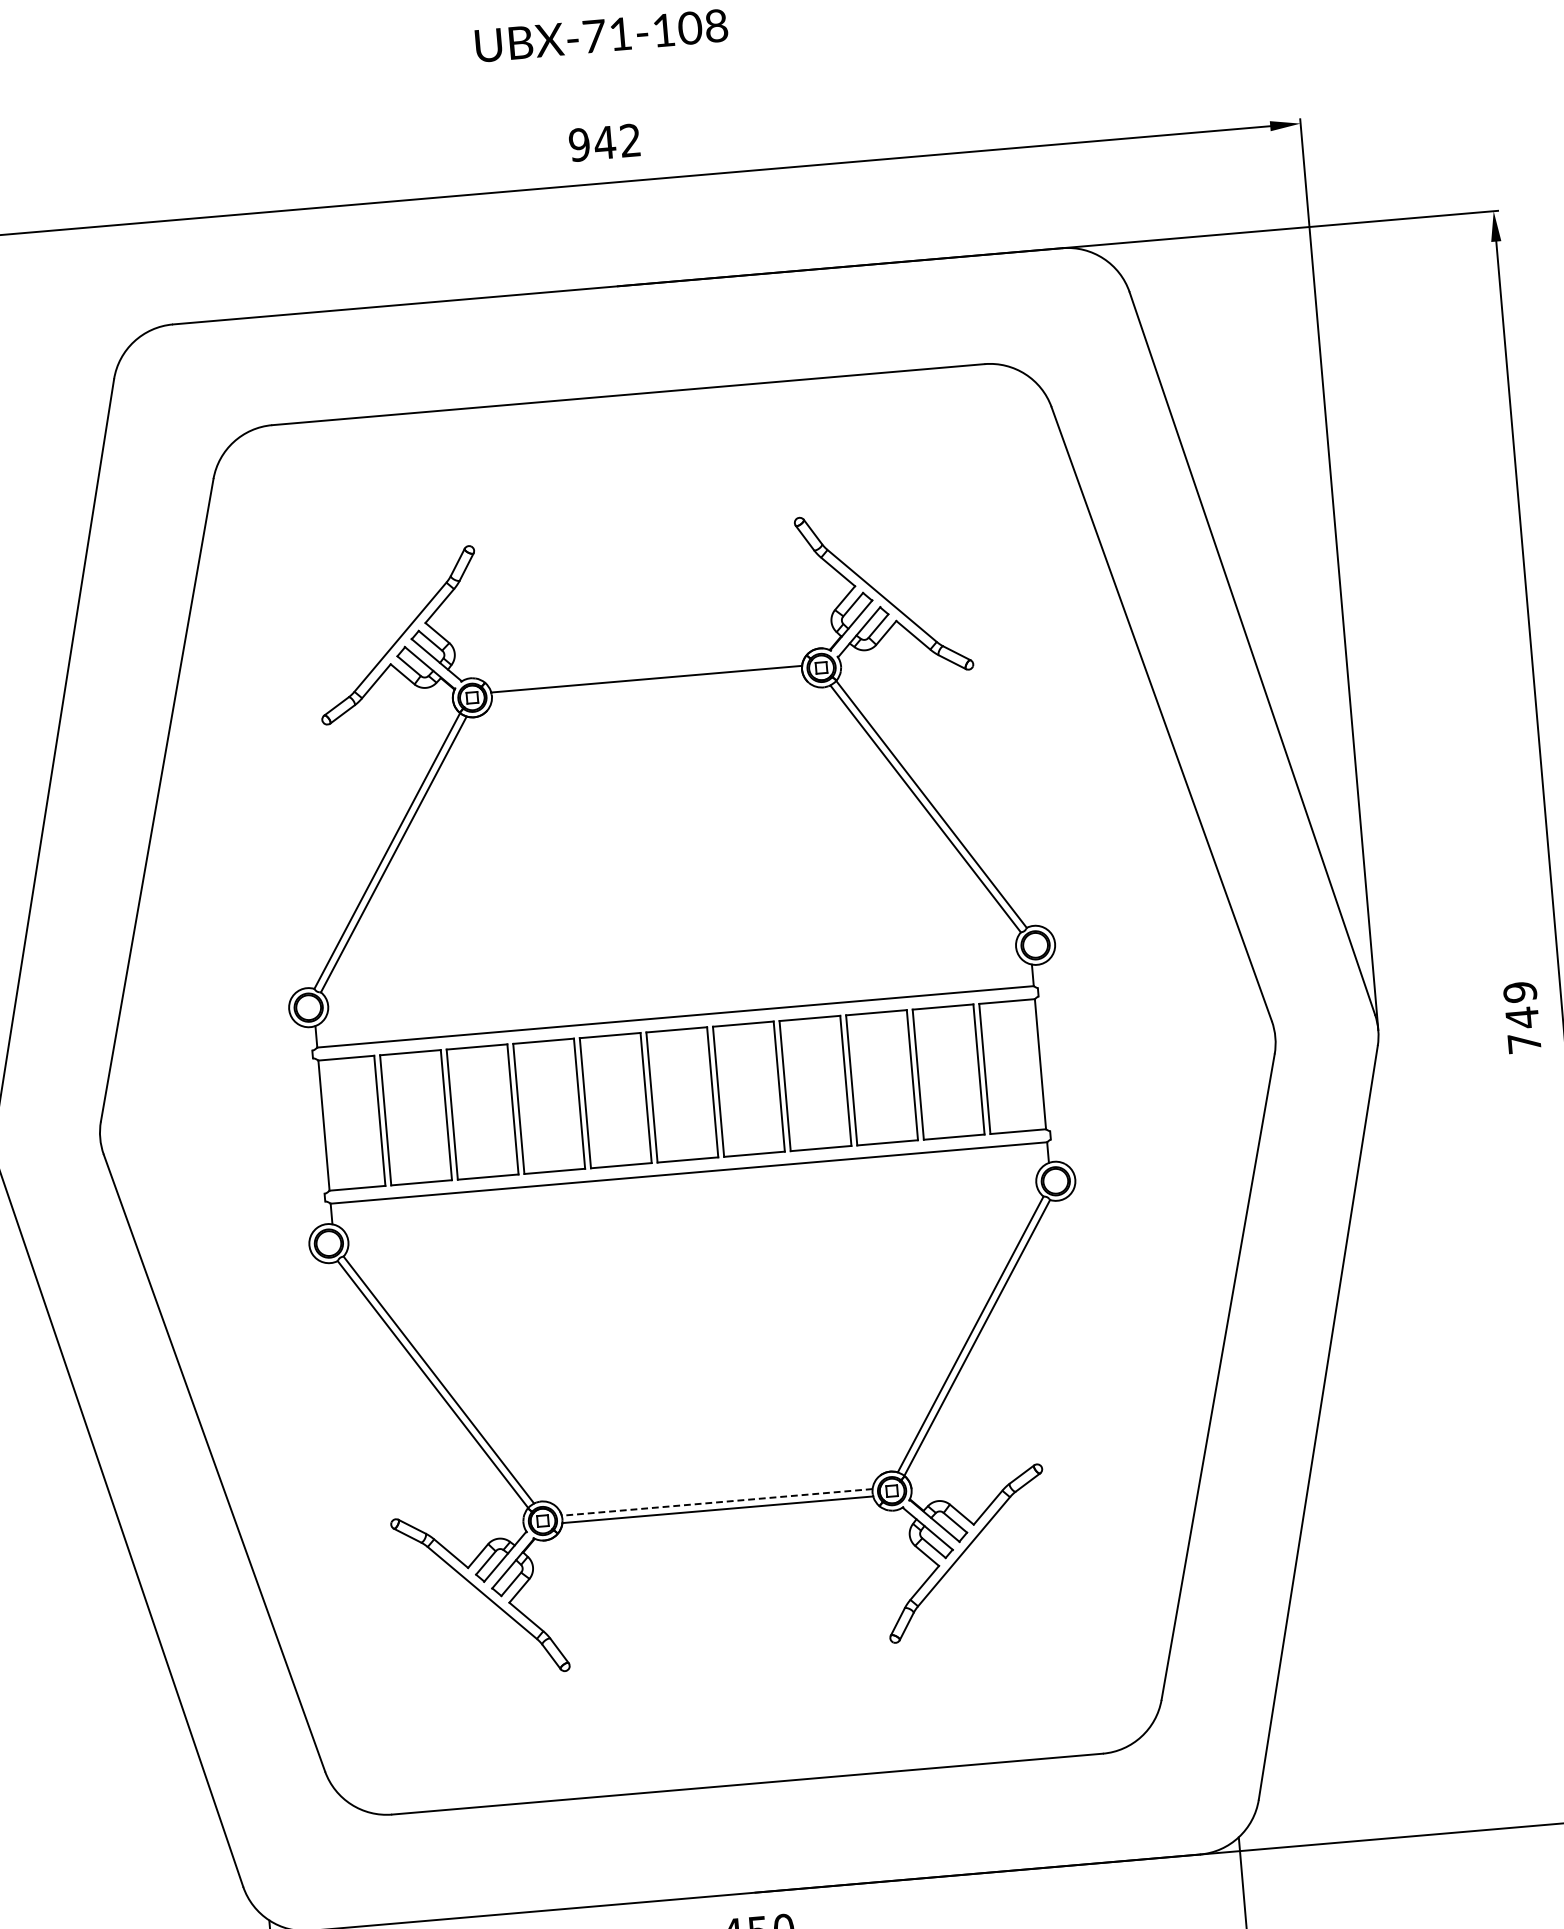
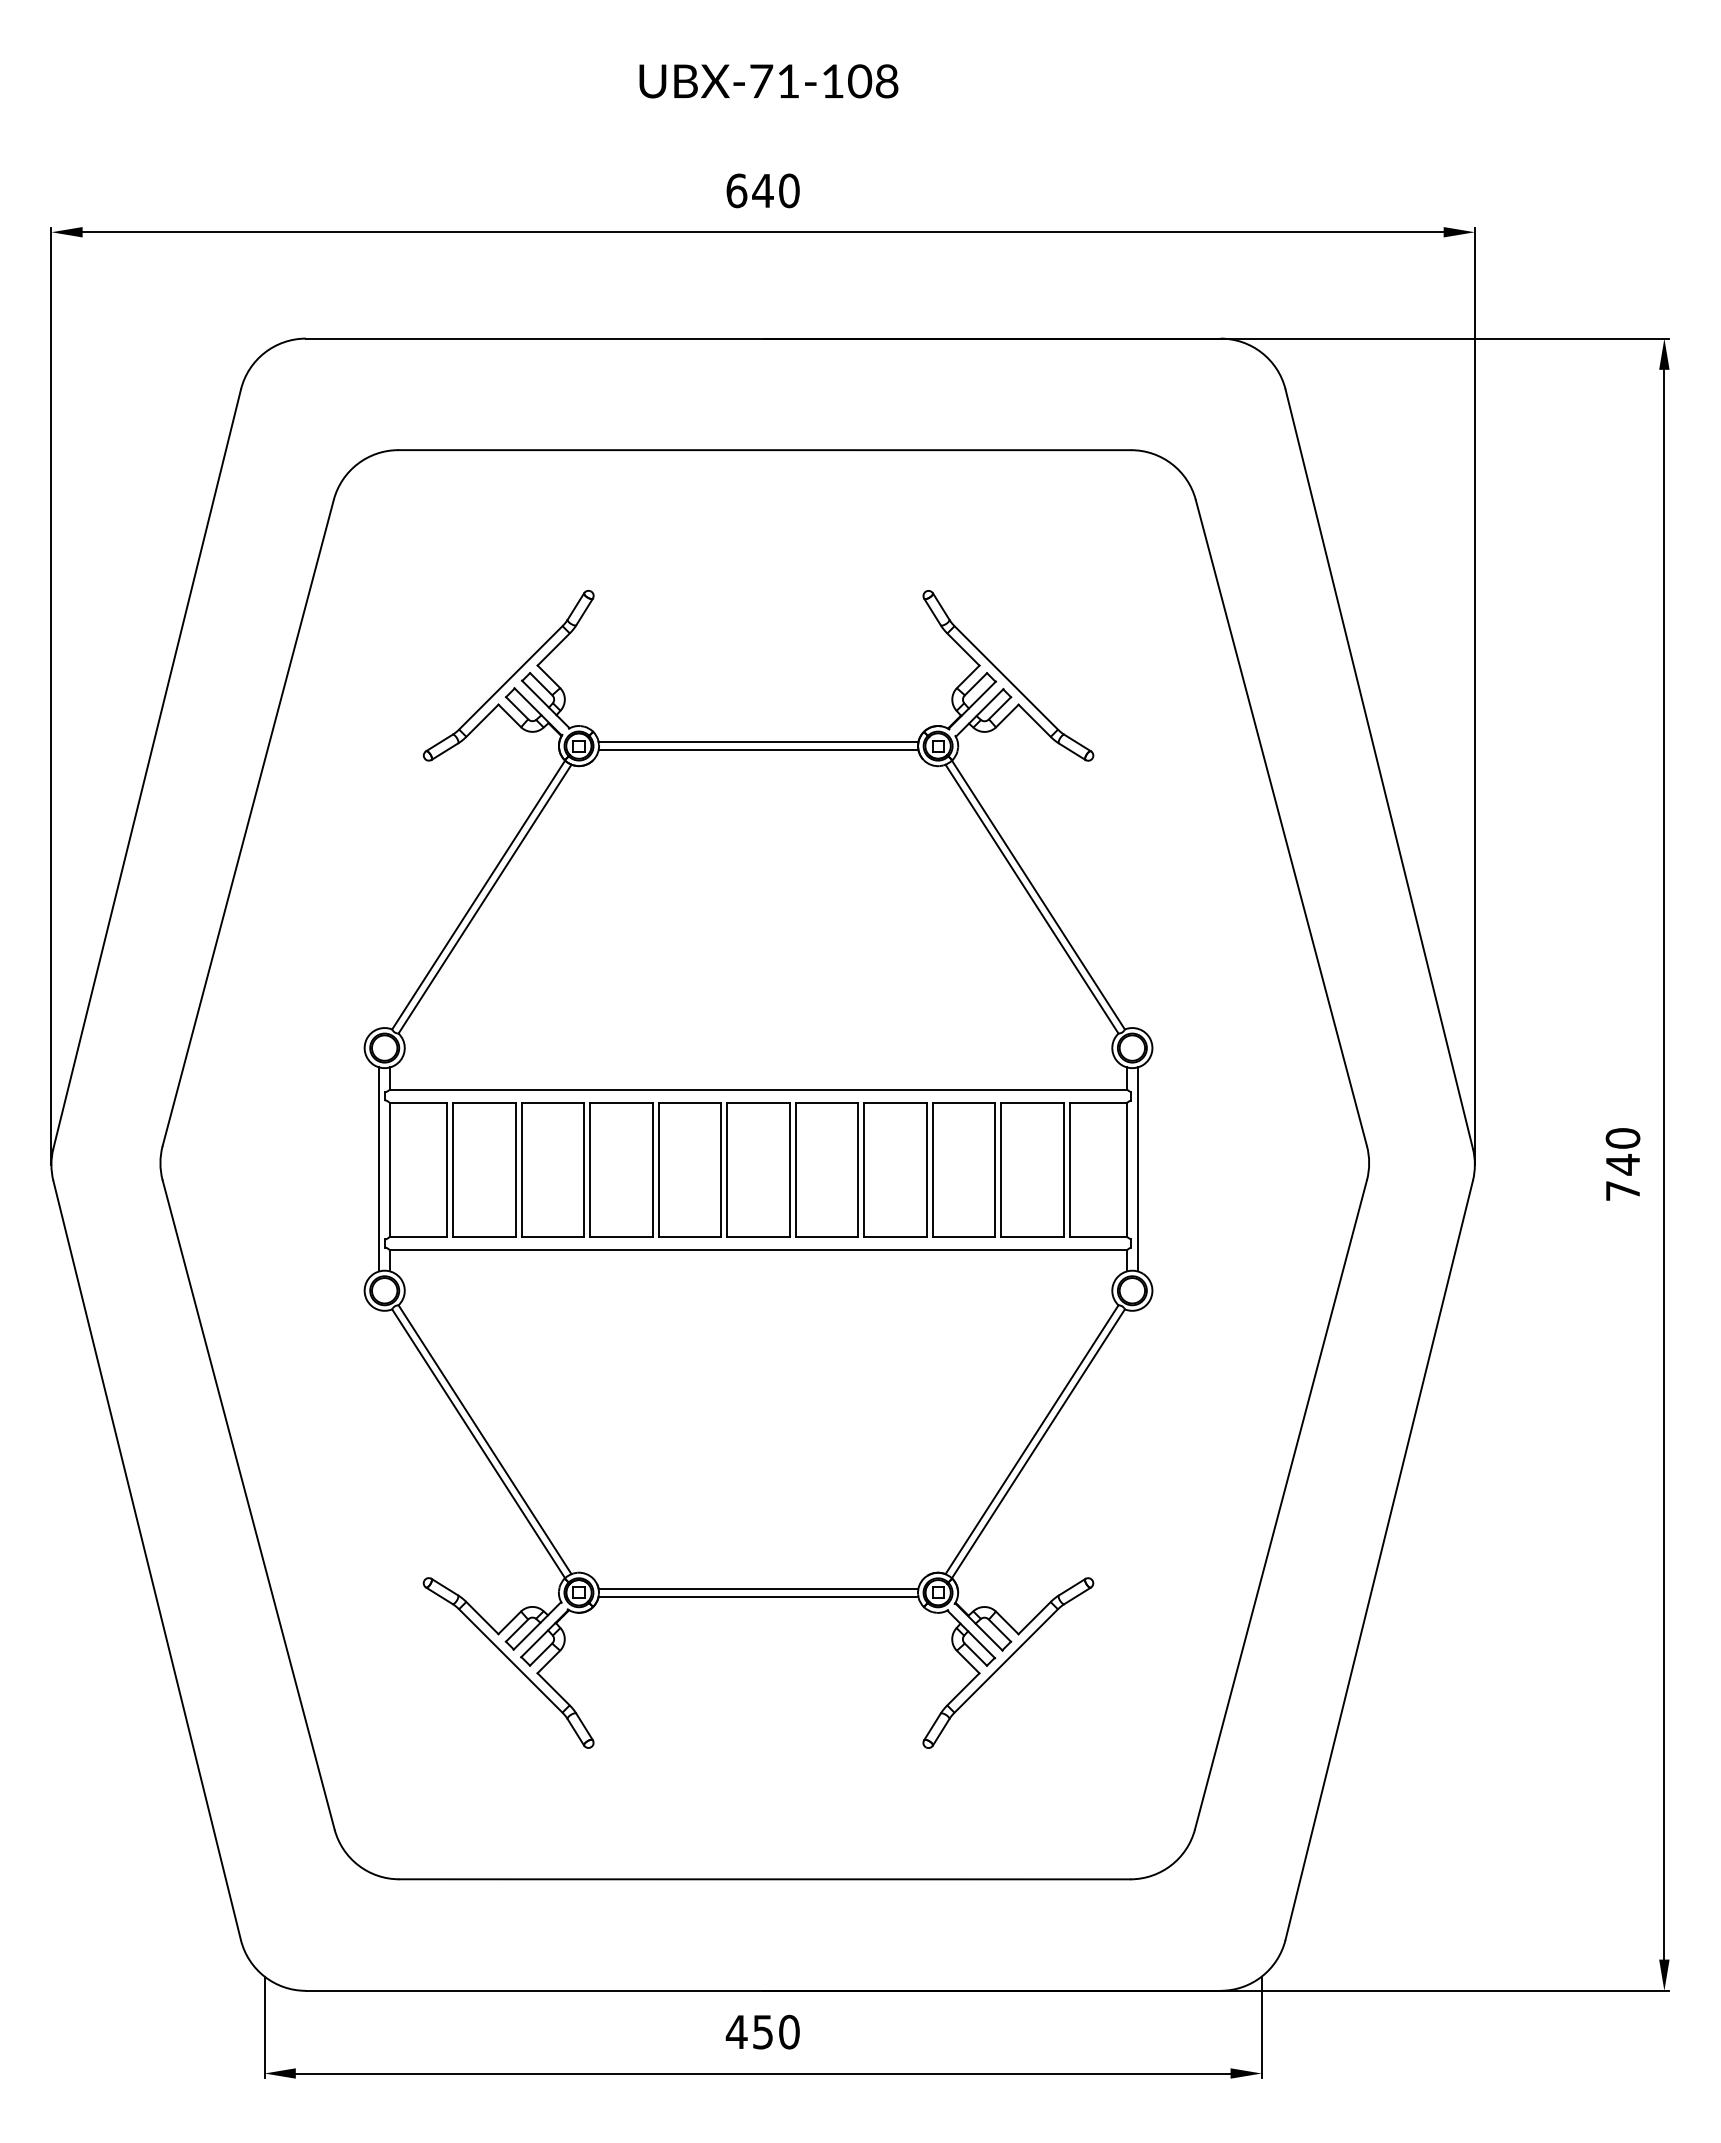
text: (604, 142) -> (762, 190), 942 -> 640
line: (647, 686) -> (758, 749), added
text: (1519, 992) -> (1622, 1138), 749 -> 740
line: (1050, 1062) -> (1137, 1169), added
line: (313, 1126) -> (379, 1169), added
line: (717, 1502) -> (758, 1589), dashed -> solid

